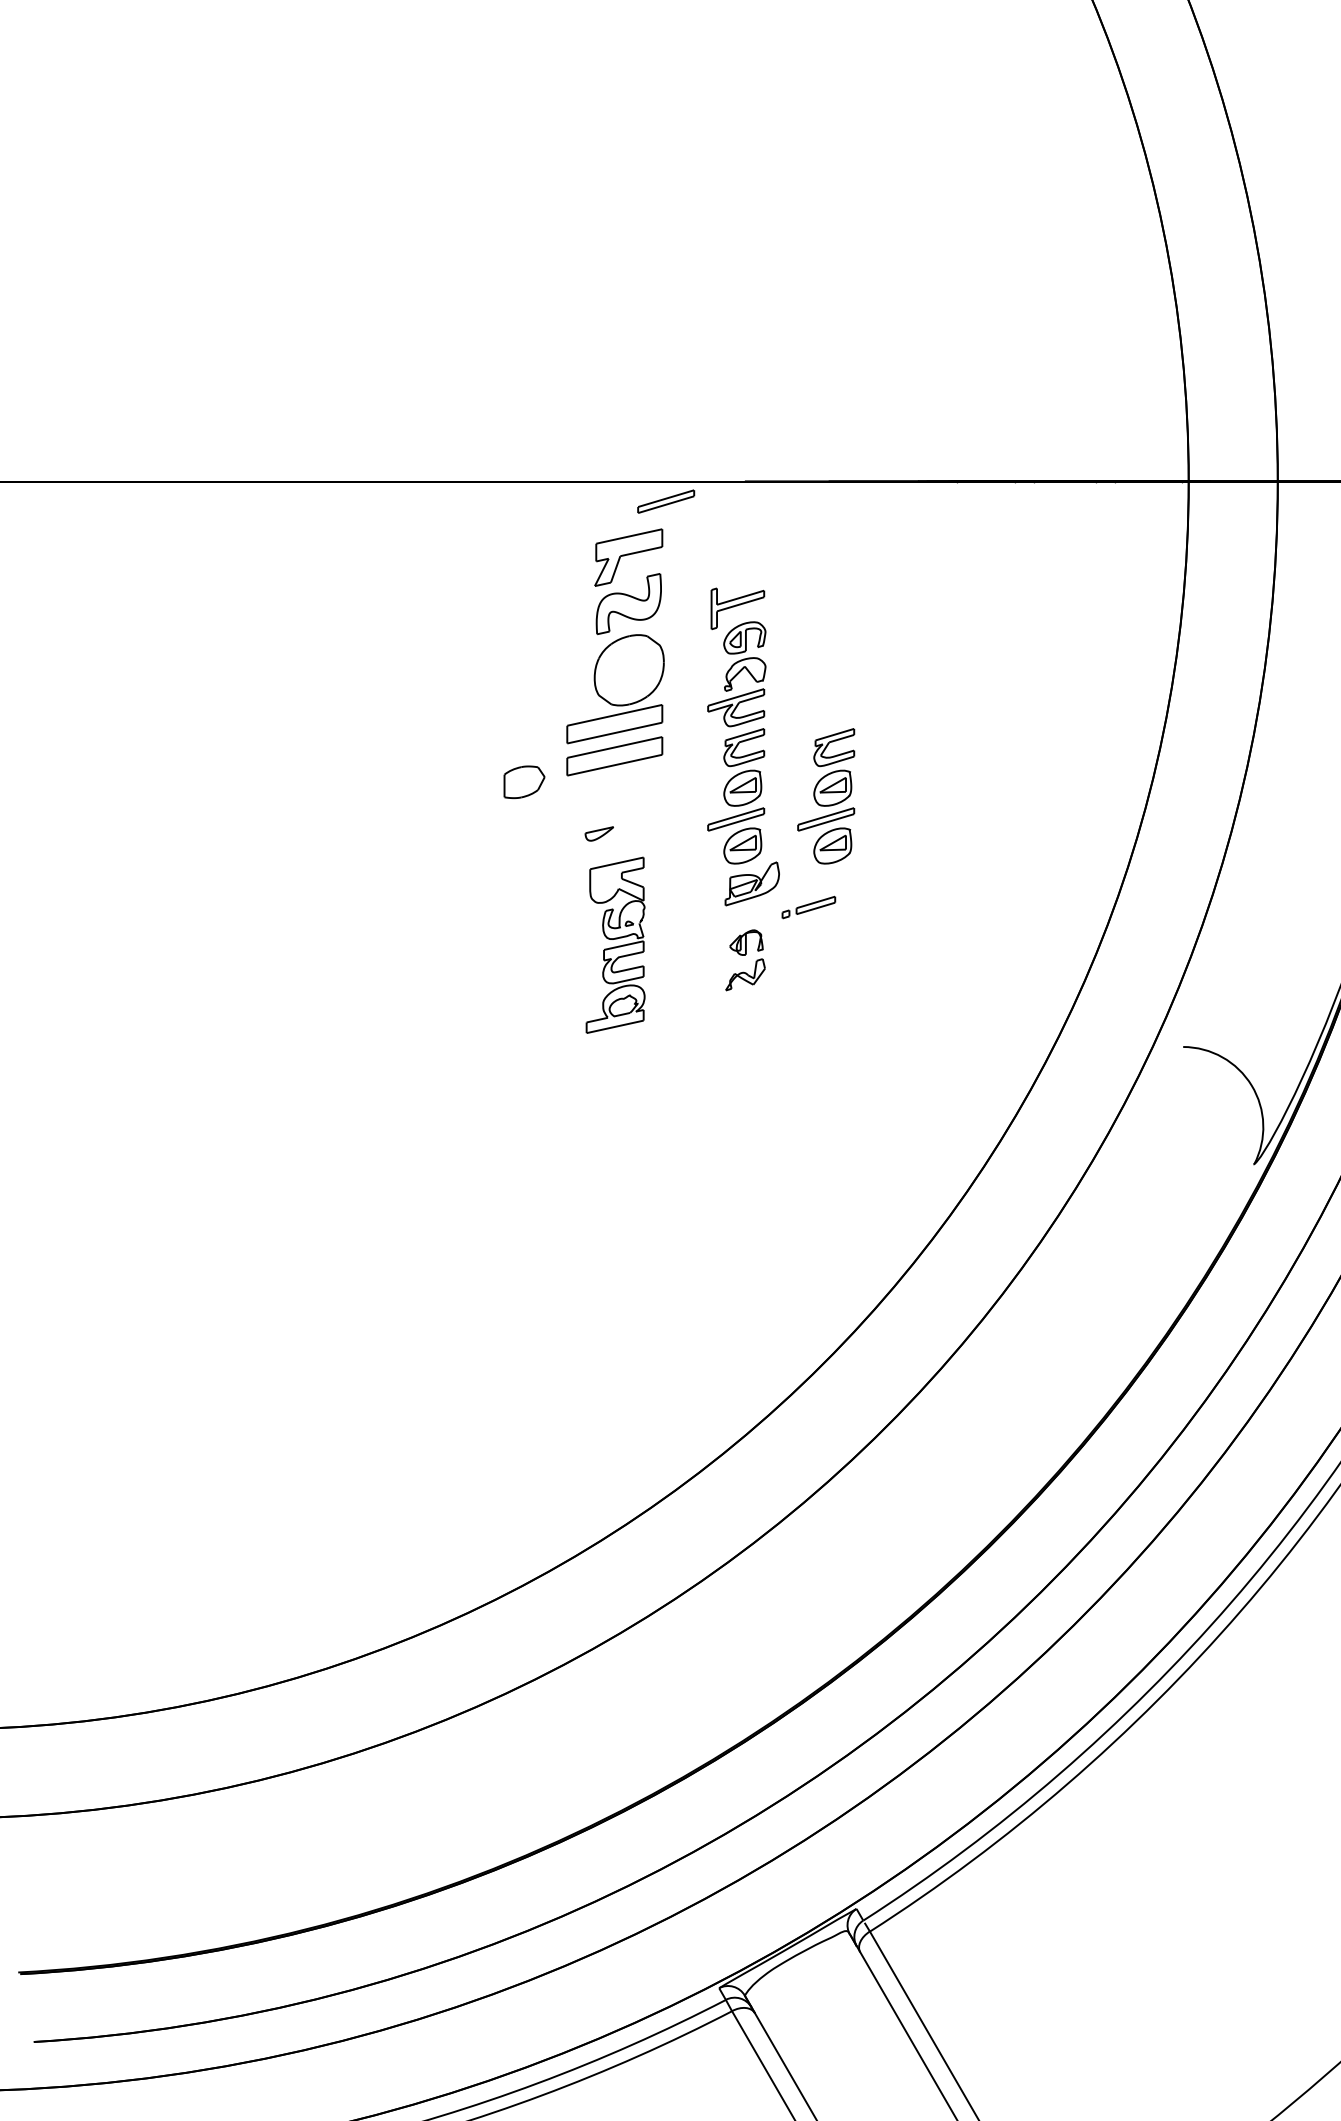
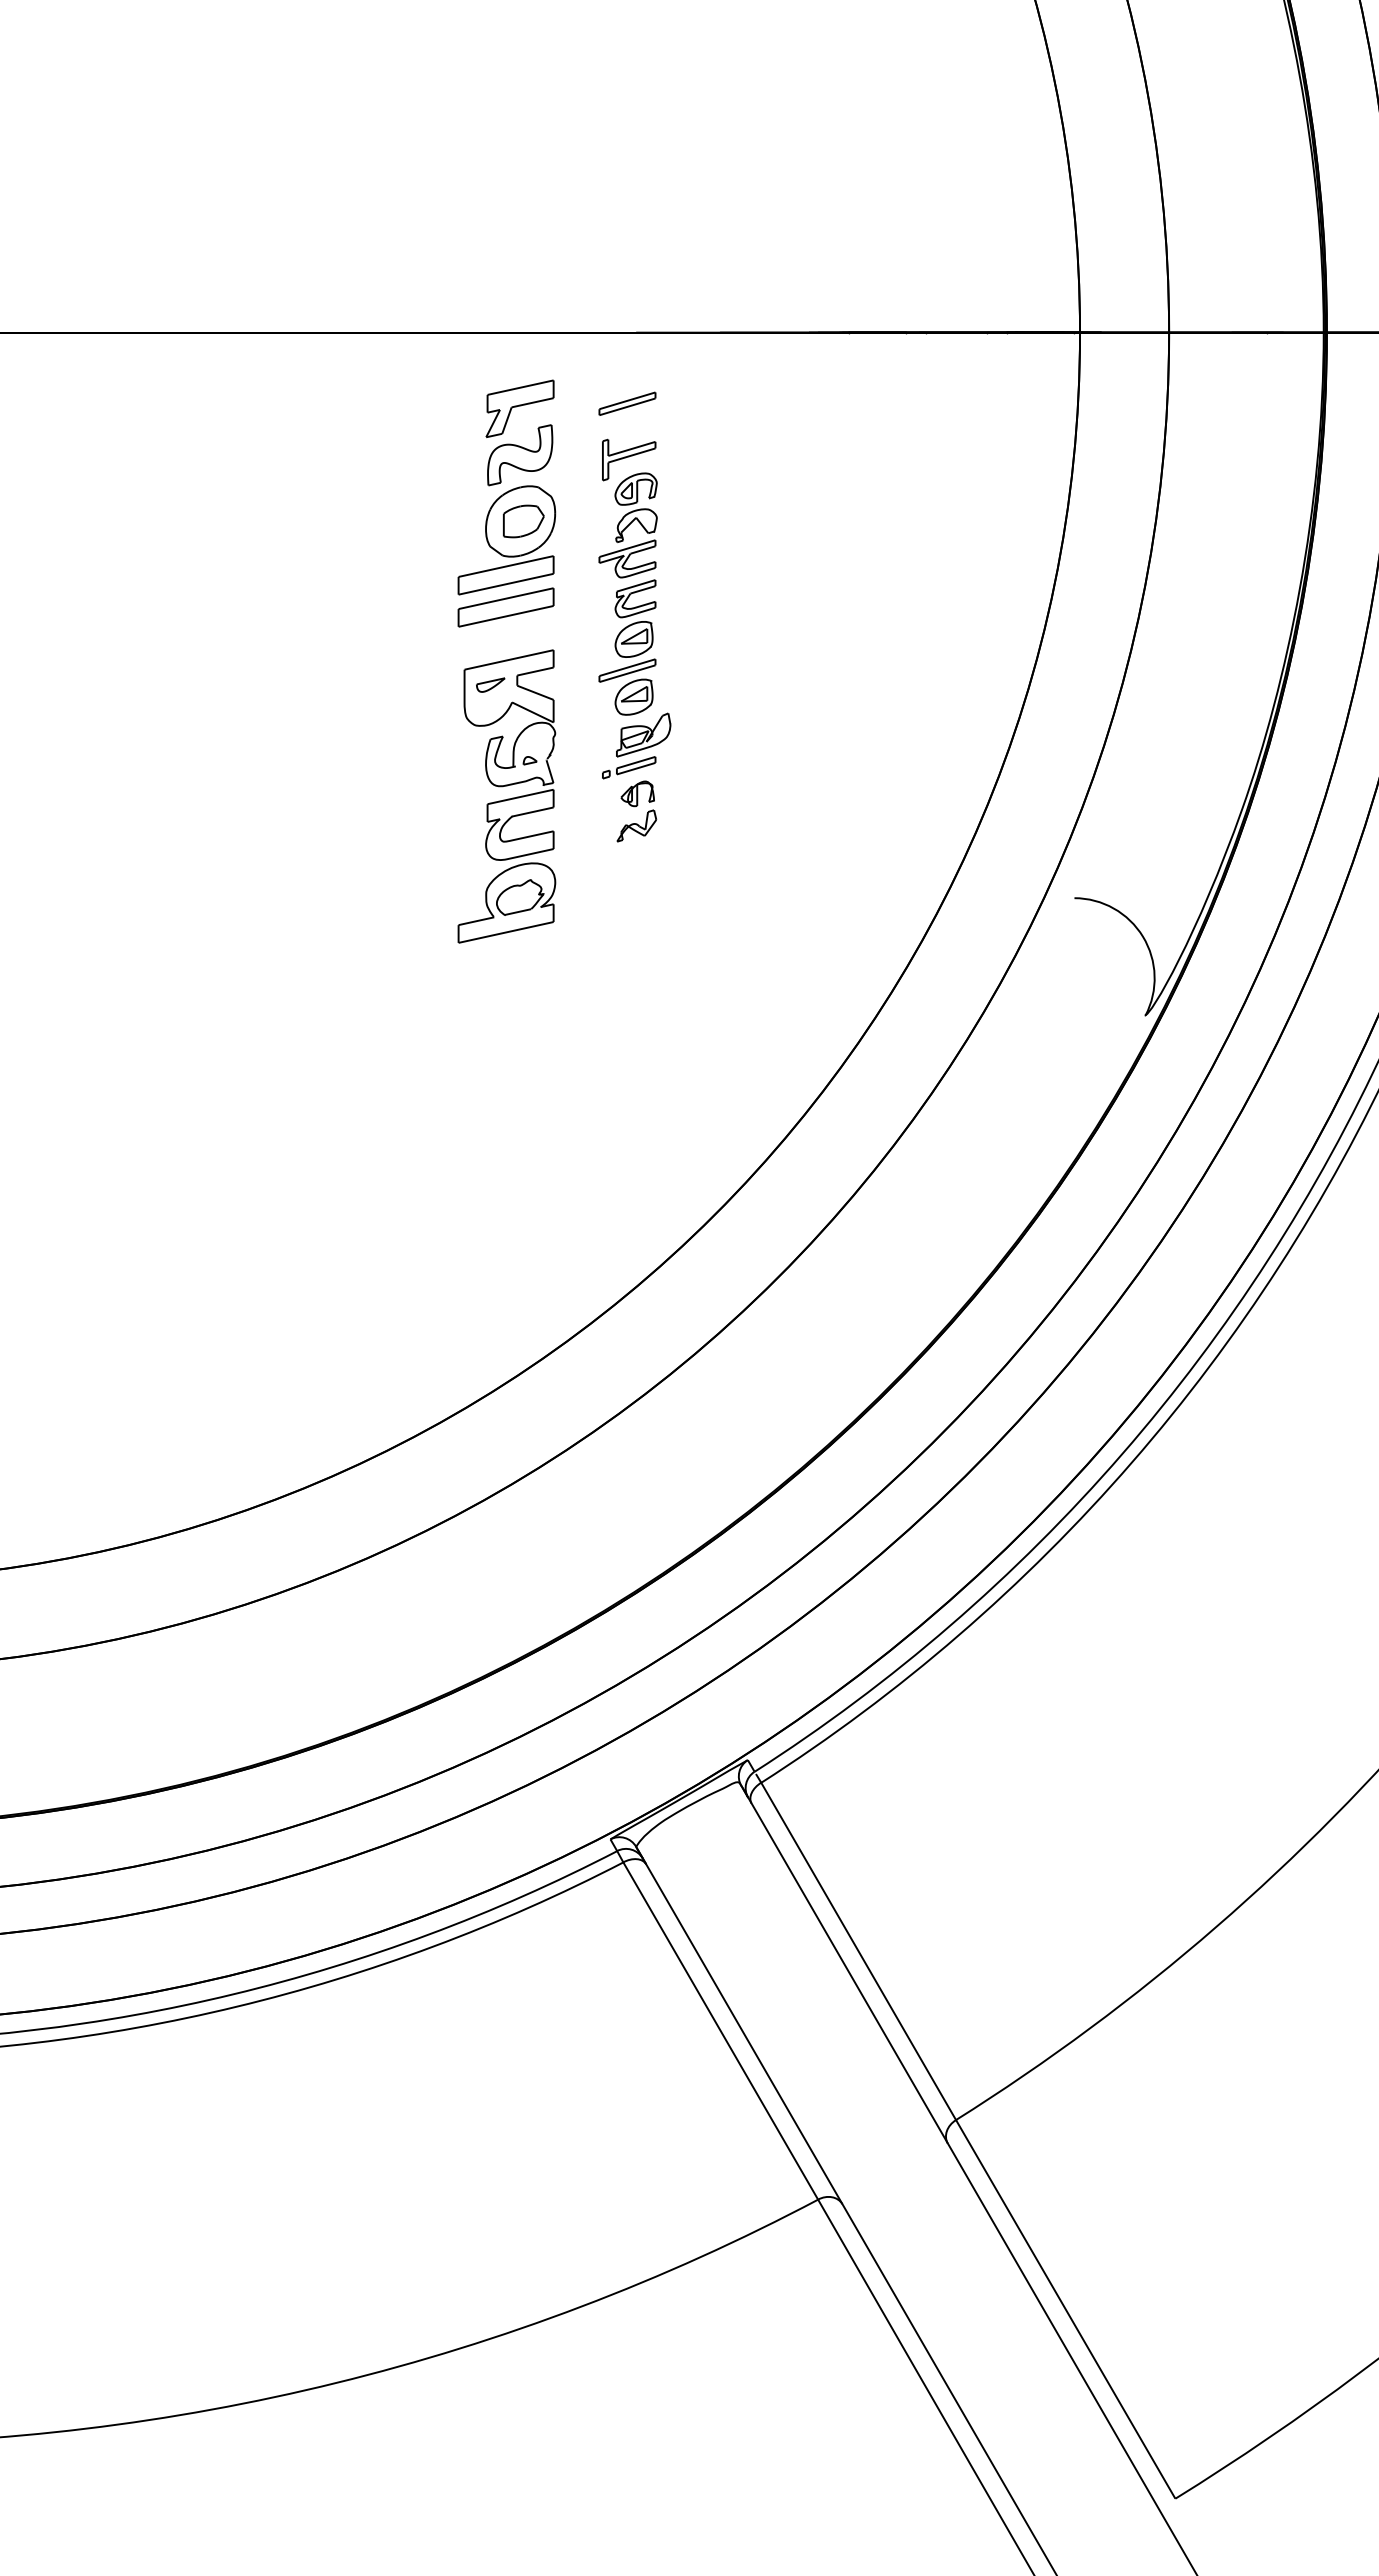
part: (666, 501) -> (627, 403), moved
part: (524, 782) -> (523, 521), moved
part: (826, 796) -> (717, 647), removed
part: (809, 907) -> (629, 767), moved
part: (615, 945) -> (506, 796), size x1.67

